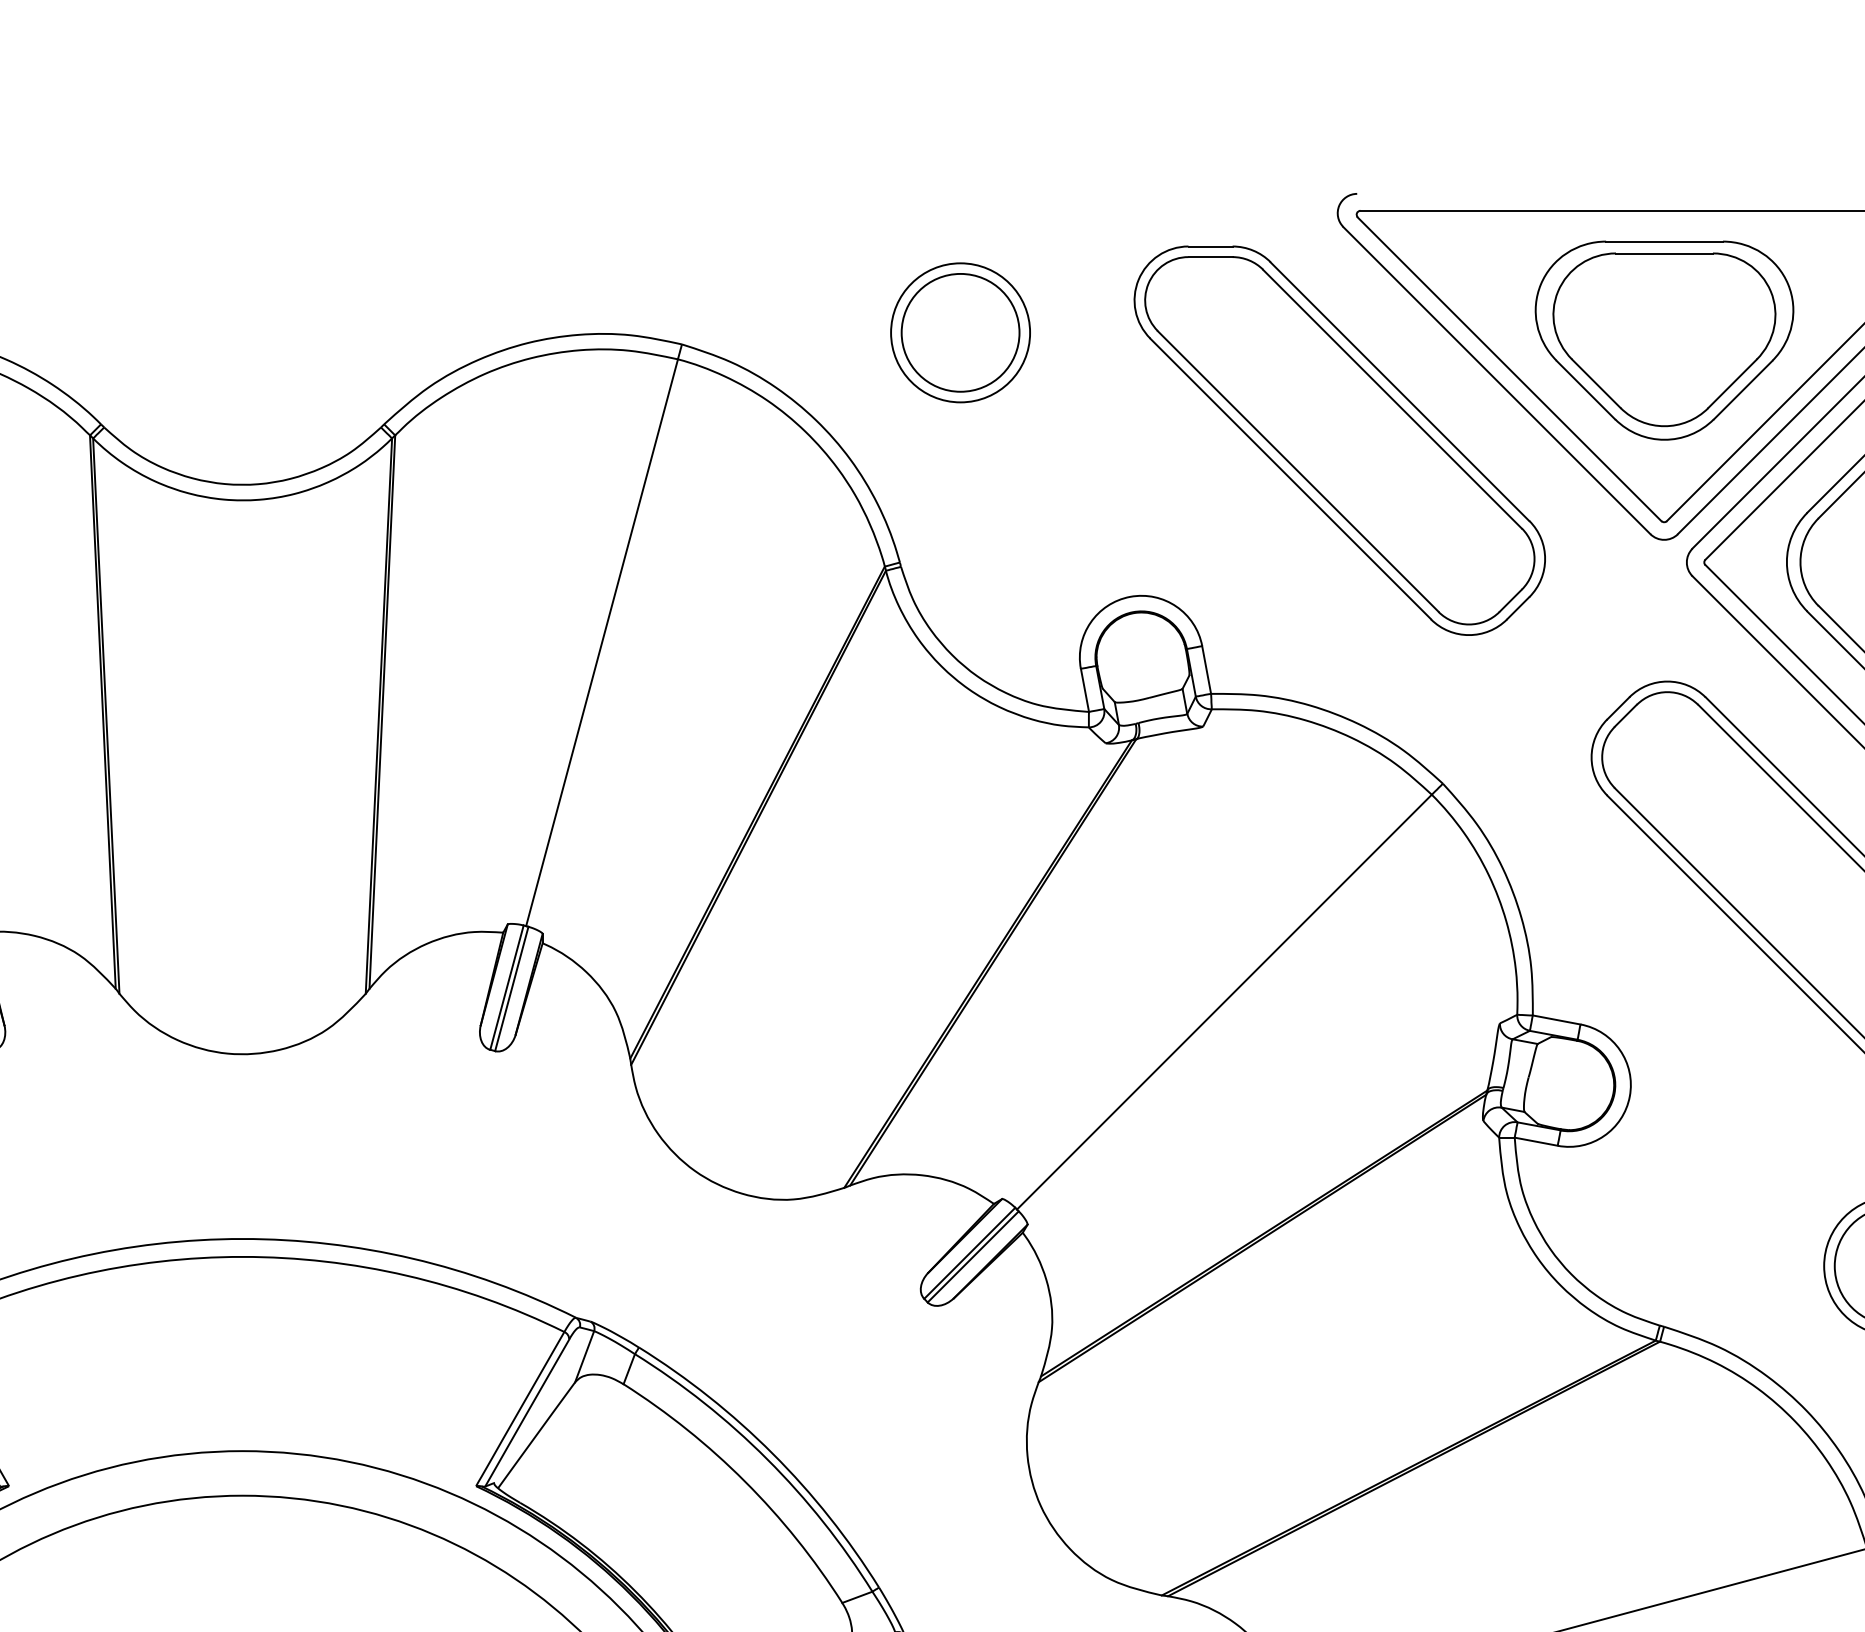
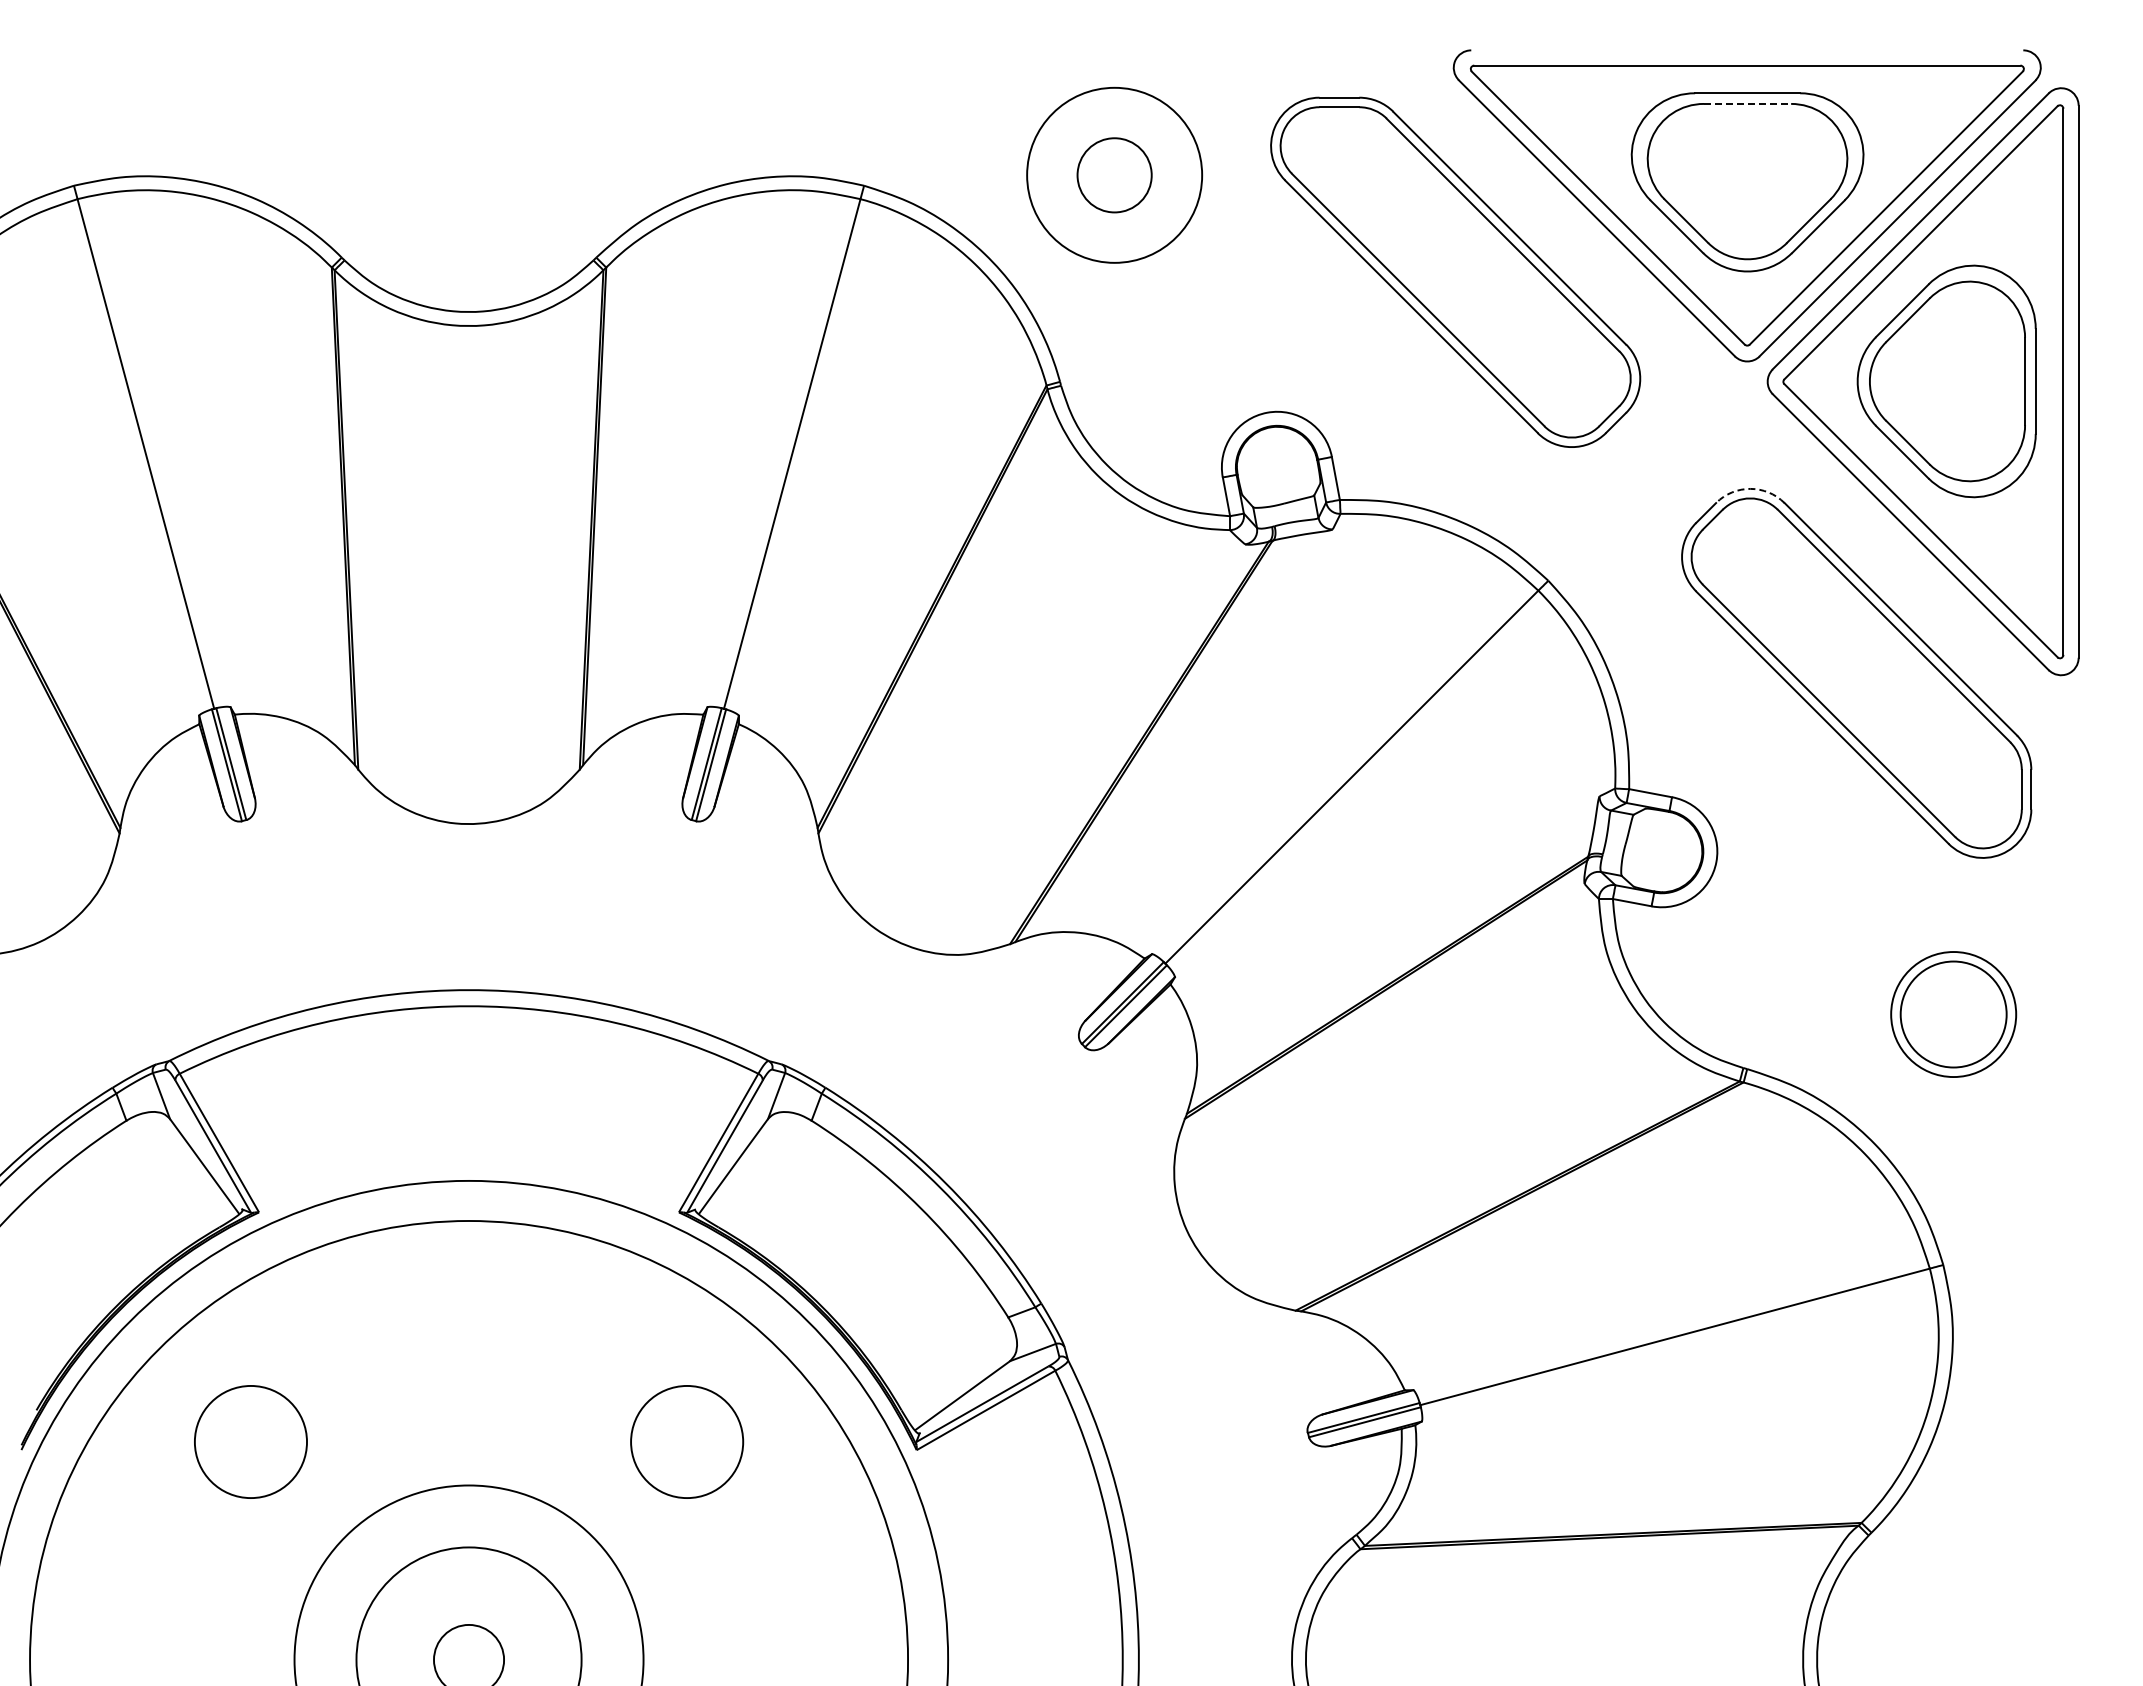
line: (1664, 254) -> (1747, 104), solid -> dashed
circle: (960, 331) -> (1114, 174), size x1.4
circle: (960, 333) -> (1114, 175), size x0.7
arc: (1667, 681) -> (1750, 488), solid -> dashed

